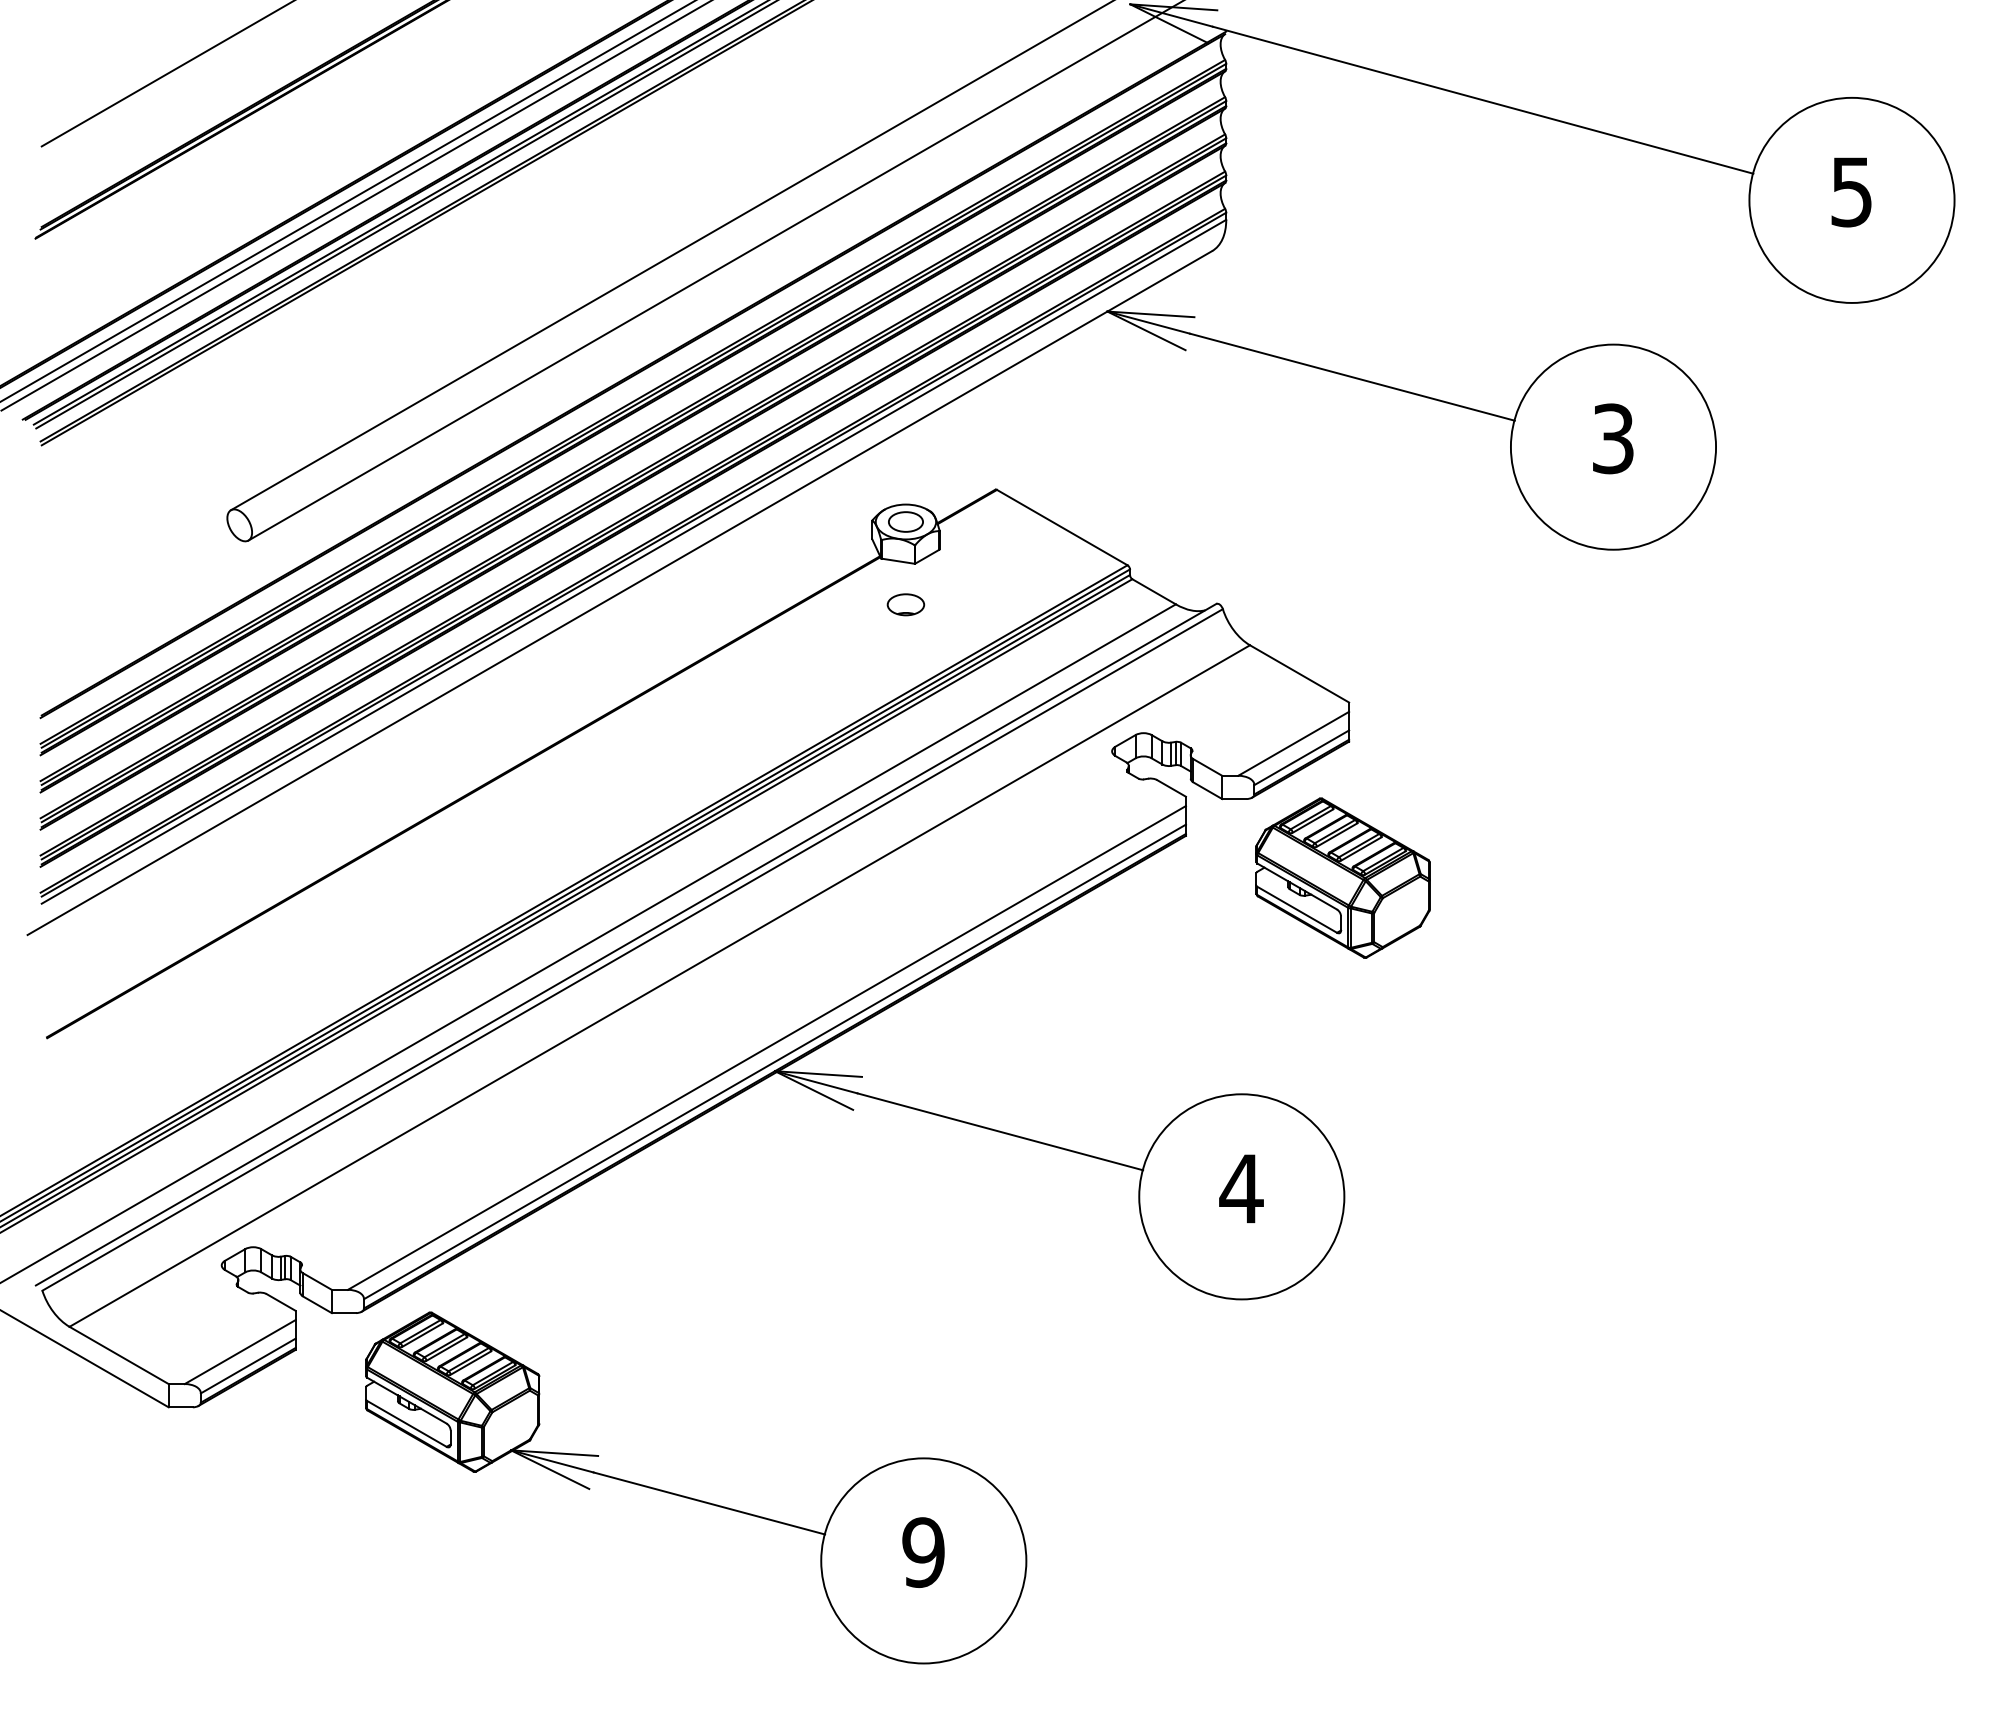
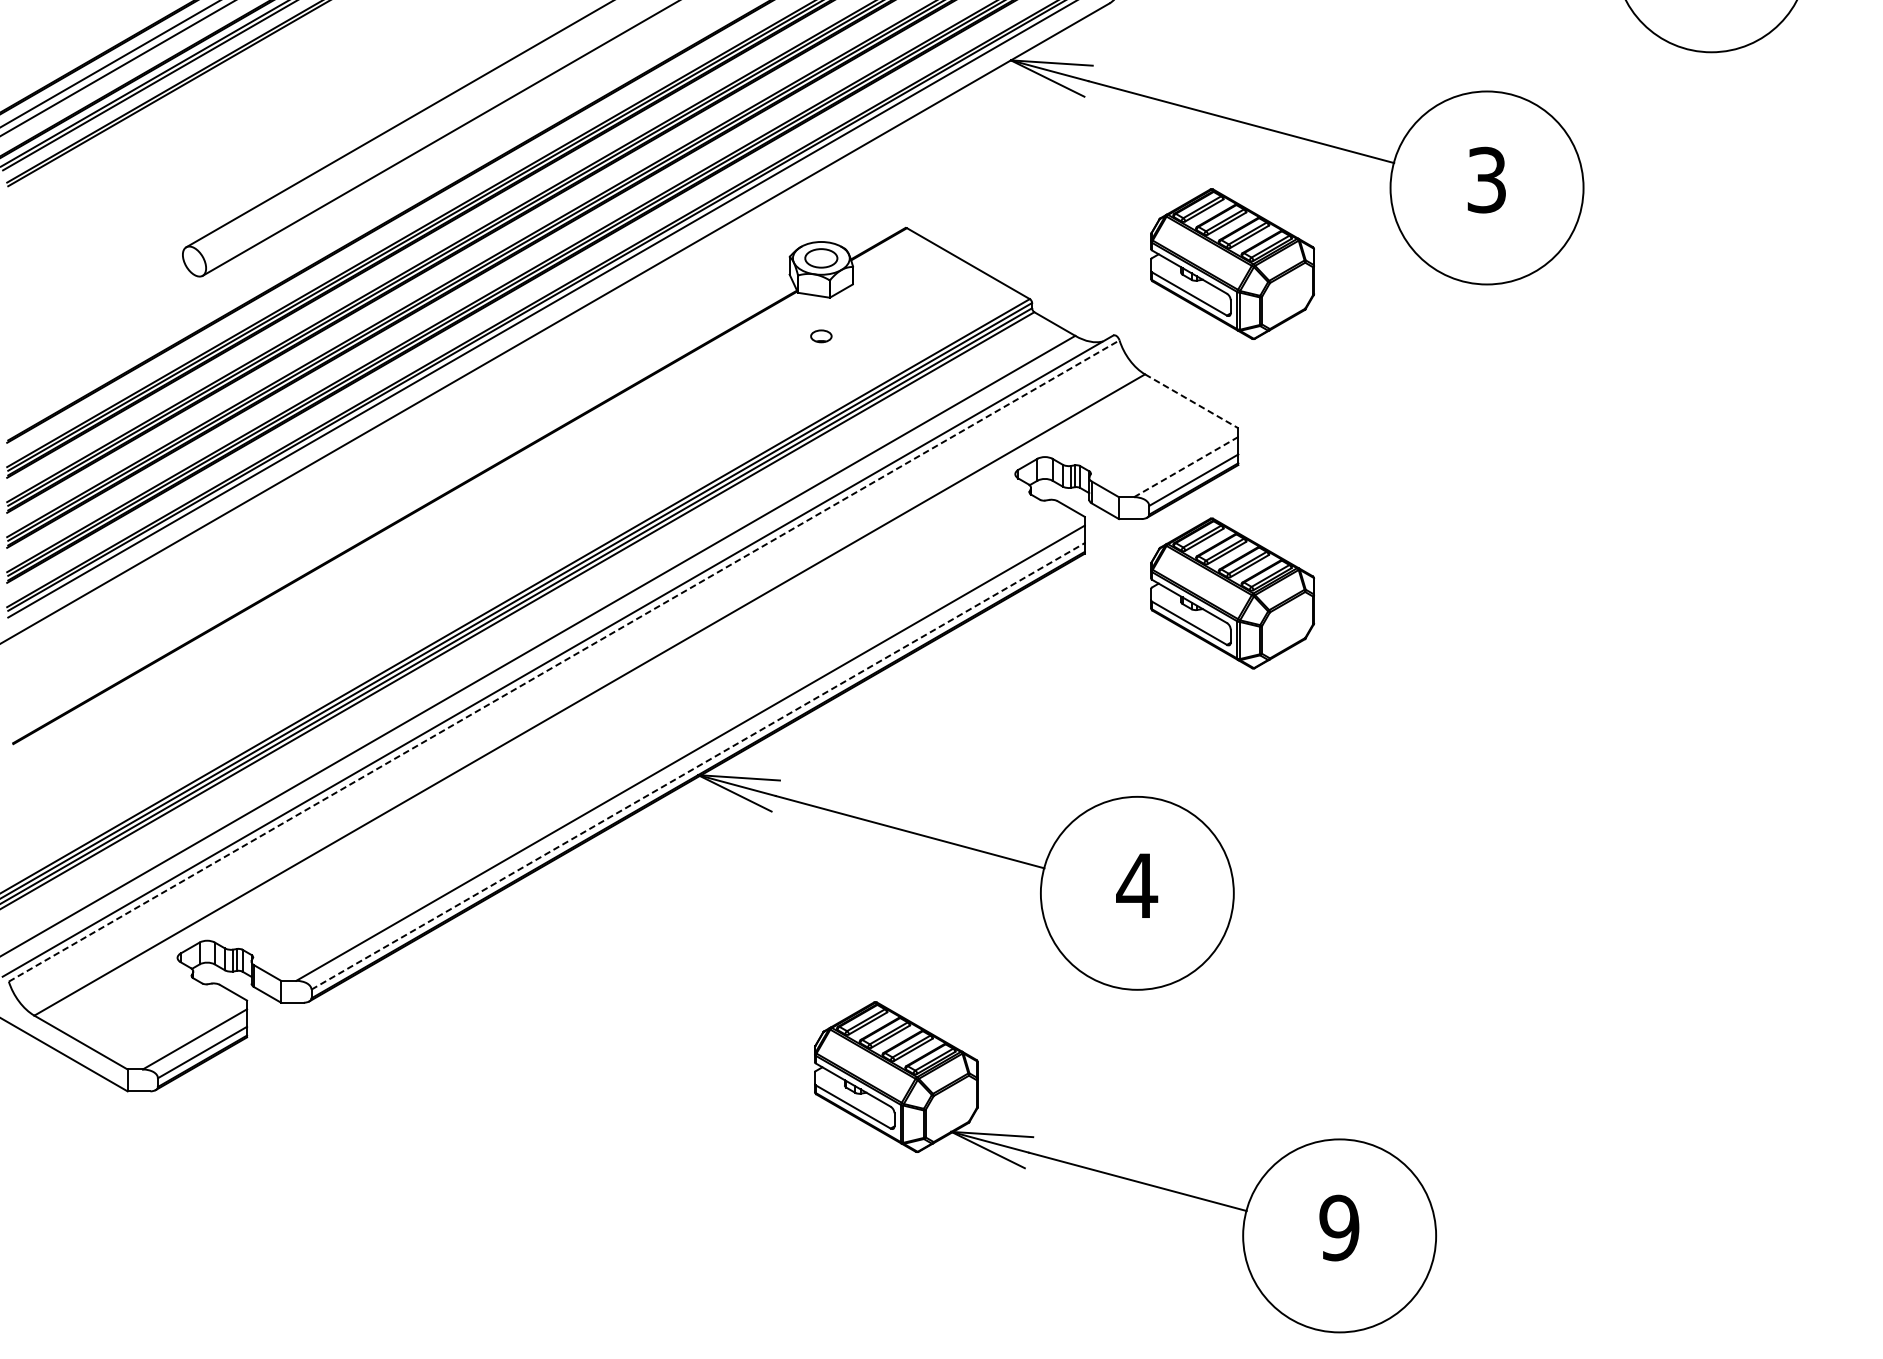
part: (1342, 527) -> (1232, 263), added
part: (905, 604) -> (820, 336), size x0.6
line: (1300, 674) -> (1192, 401), solid -> dashed
line: (1293, 743) -> (1185, 466), solid -> dashed
line: (632, 949) -> (564, 660), solid -> dashed
line: (775, 1061) -> (698, 765), solid -> dashed
part: (695, 1498) -> (1124, 1177), moved

